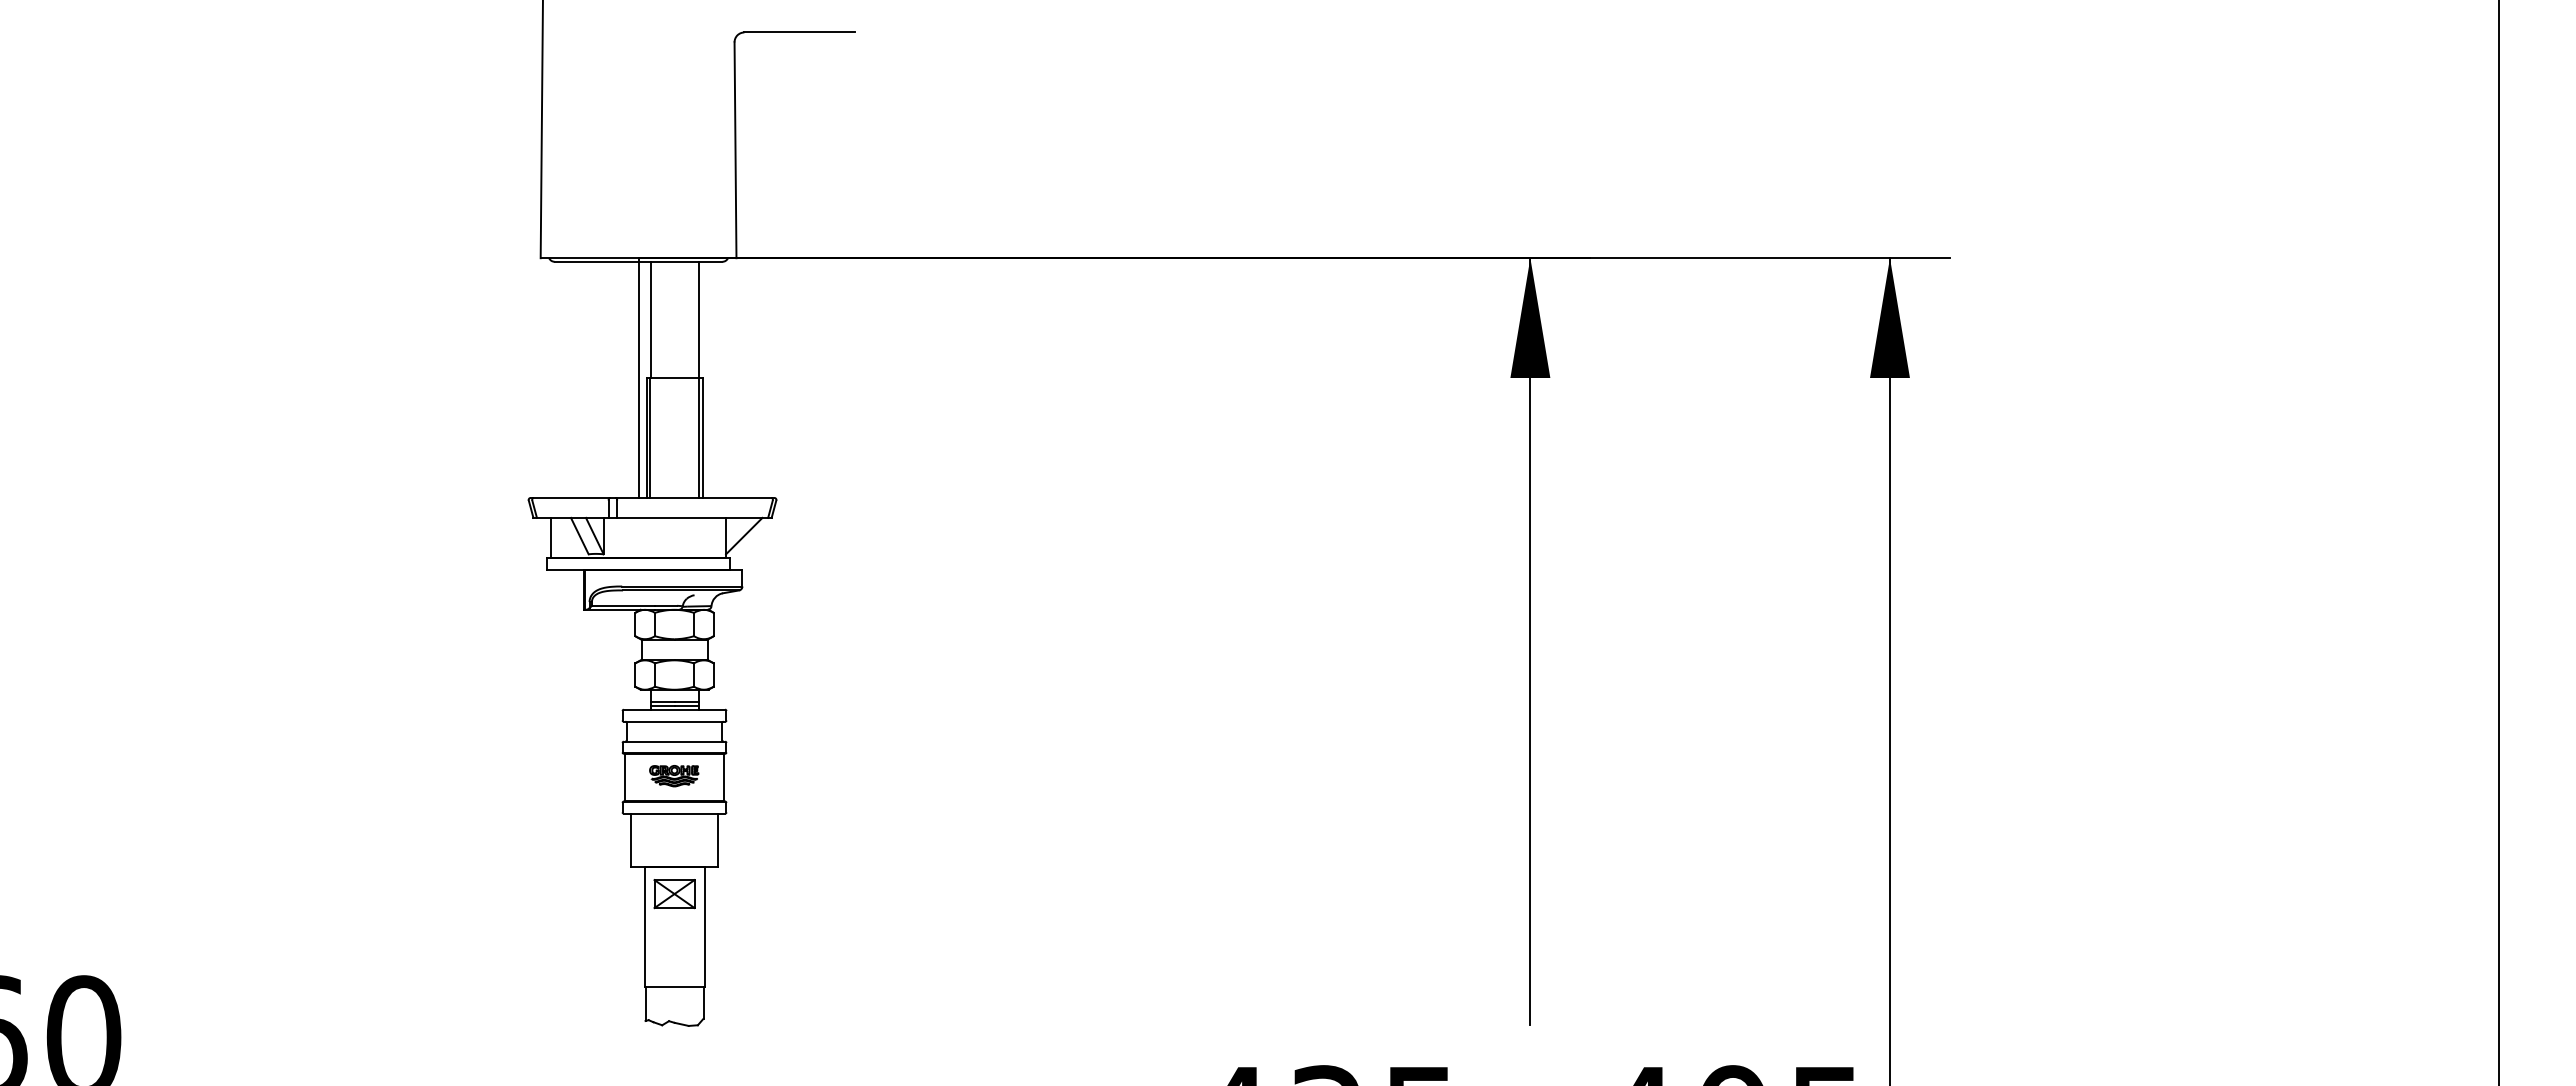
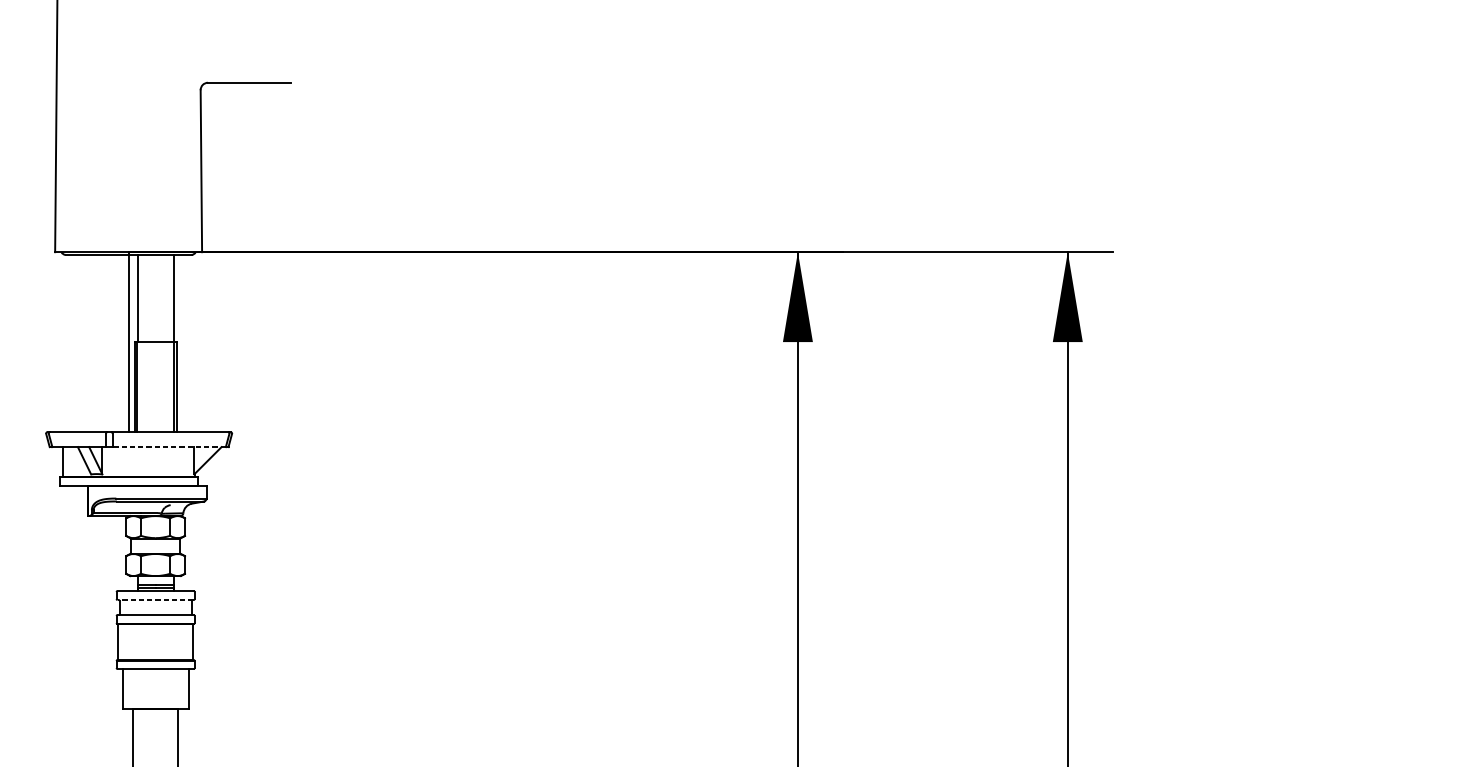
line: (692, 517) -> (169, 446), solid -> dashed
line: (674, 721) -> (155, 599), solid -> dashed
part: (674, 776) -> (155, 641), removed
part: (674, 894) -> (155, 729), removed

